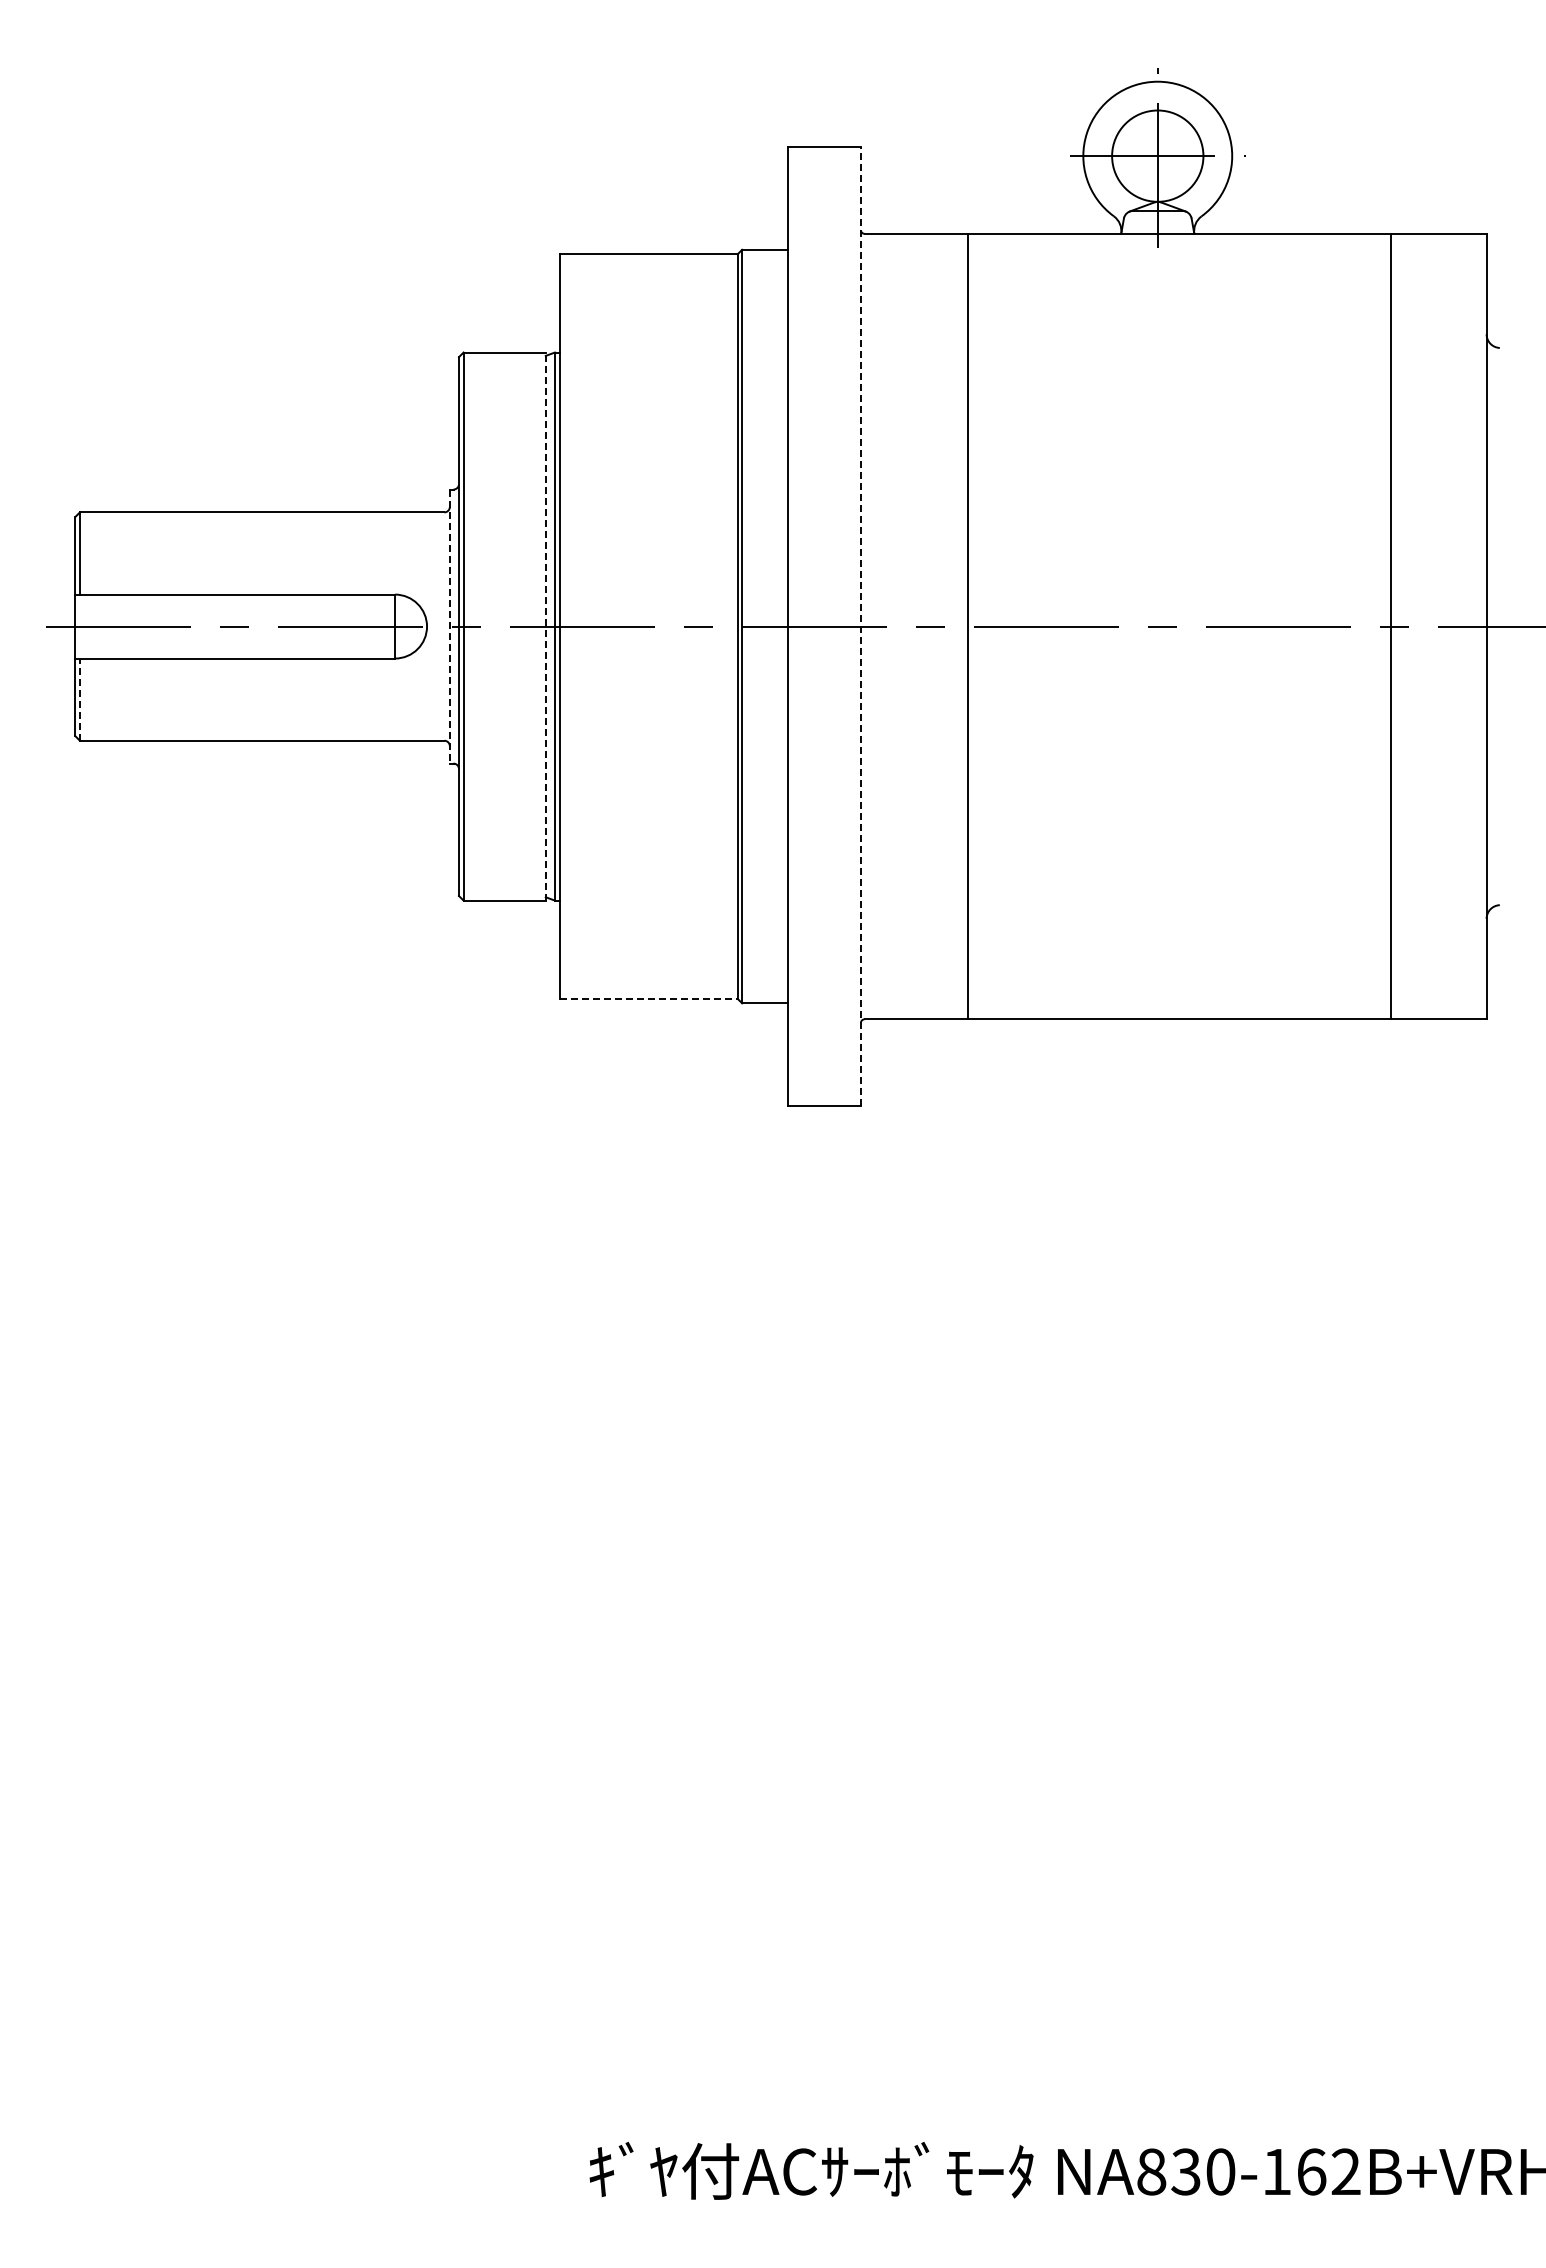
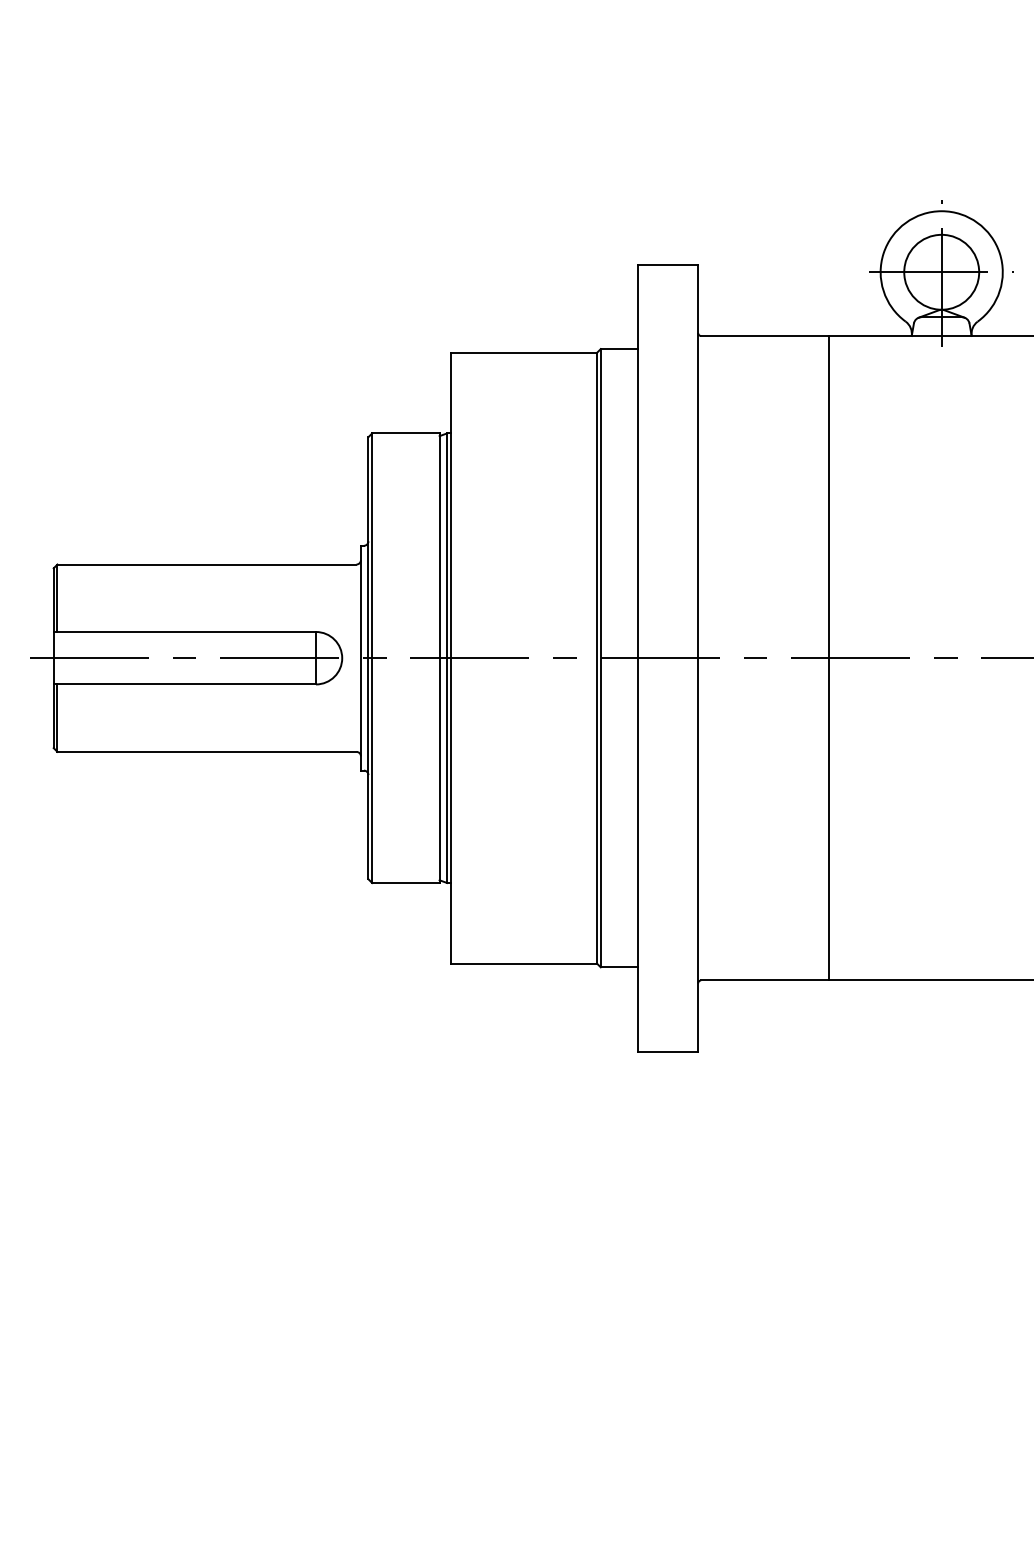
line: (545, 626) -> (439, 658), dashed -> solid
line: (860, 626) -> (697, 658), dashed -> solid
line: (967, 626) -> (829, 658), moved
line: (449, 627) -> (360, 658), dashed -> solid
line: (79, 699) -> (57, 718), dashed -> solid
line: (649, 998) -> (524, 963), dashed -> solid

